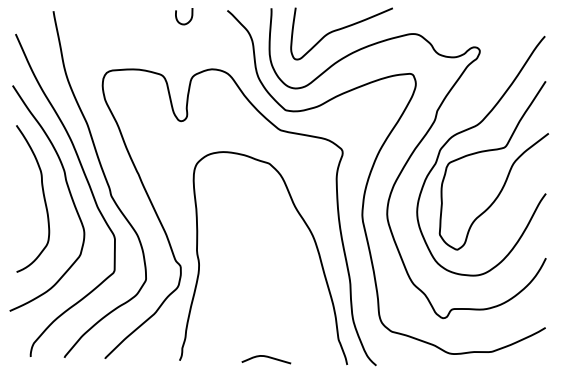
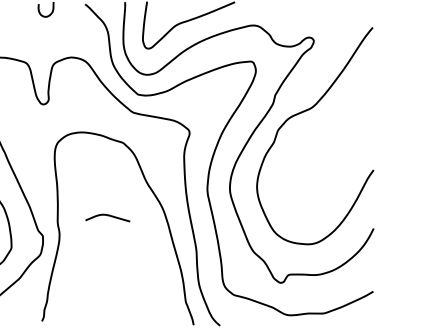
curve: (490, 151) -> (323, 131), removed
curve: (266, 357) -> (107, 216), moved

